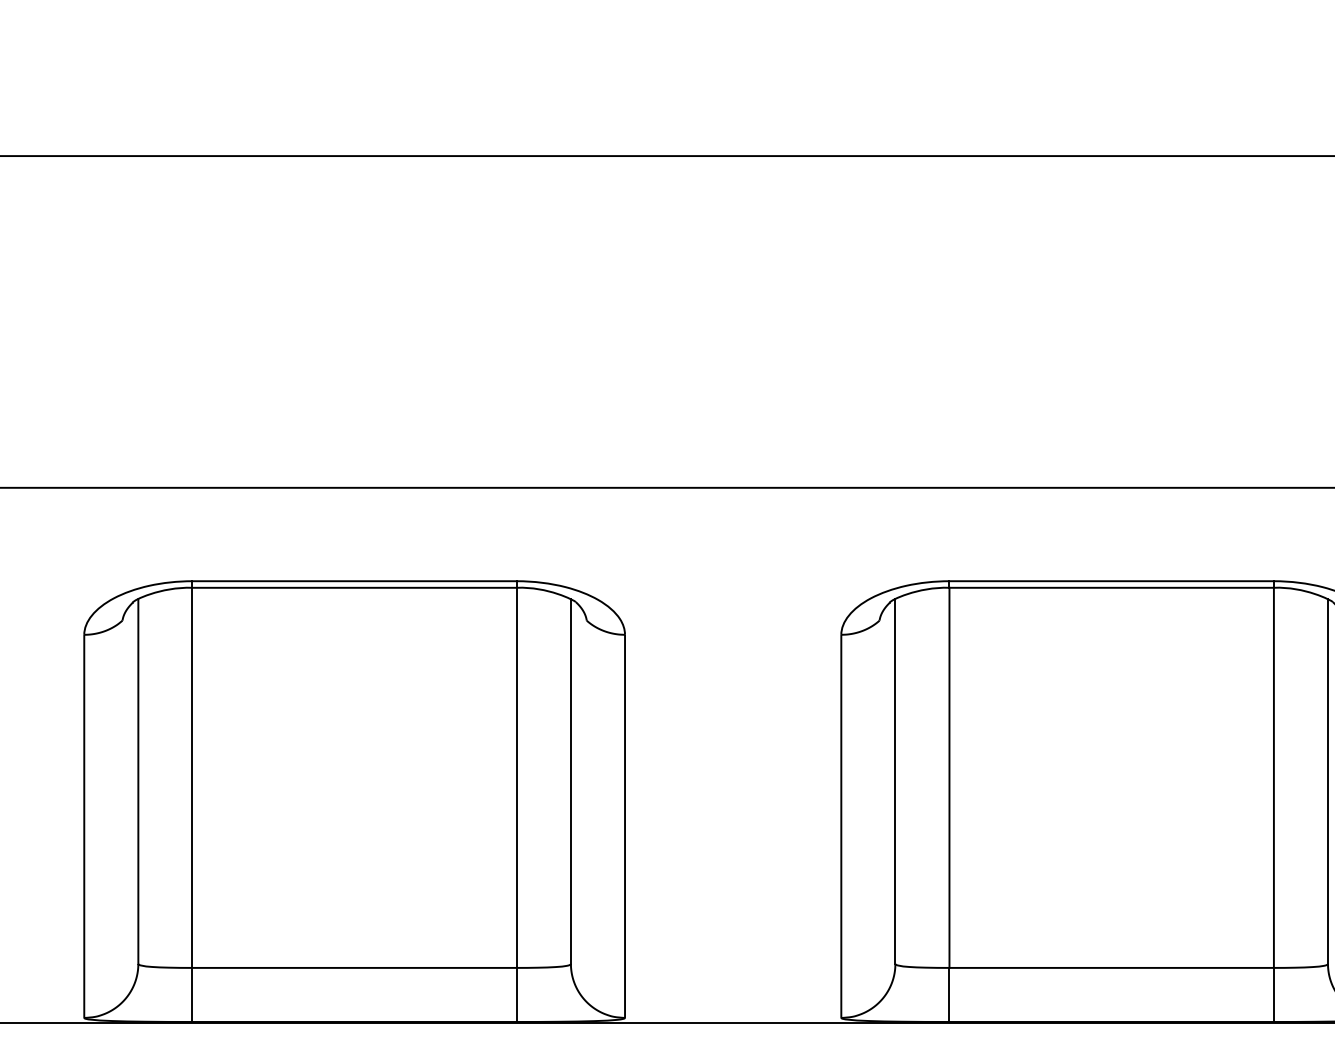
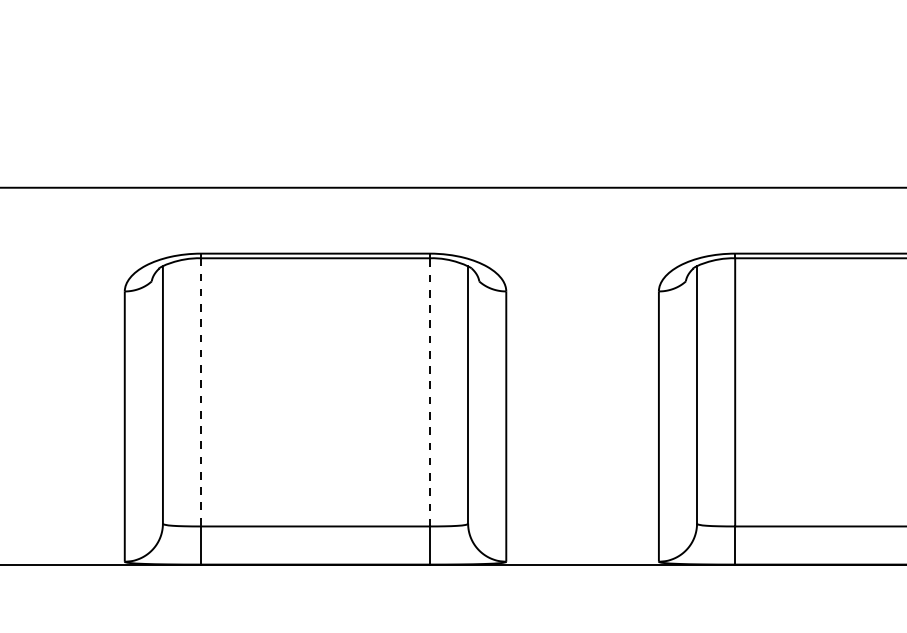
line: (516, 777) -> (429, 392), solid -> dashed
line: (192, 778) -> (201, 392), solid -> dashed

